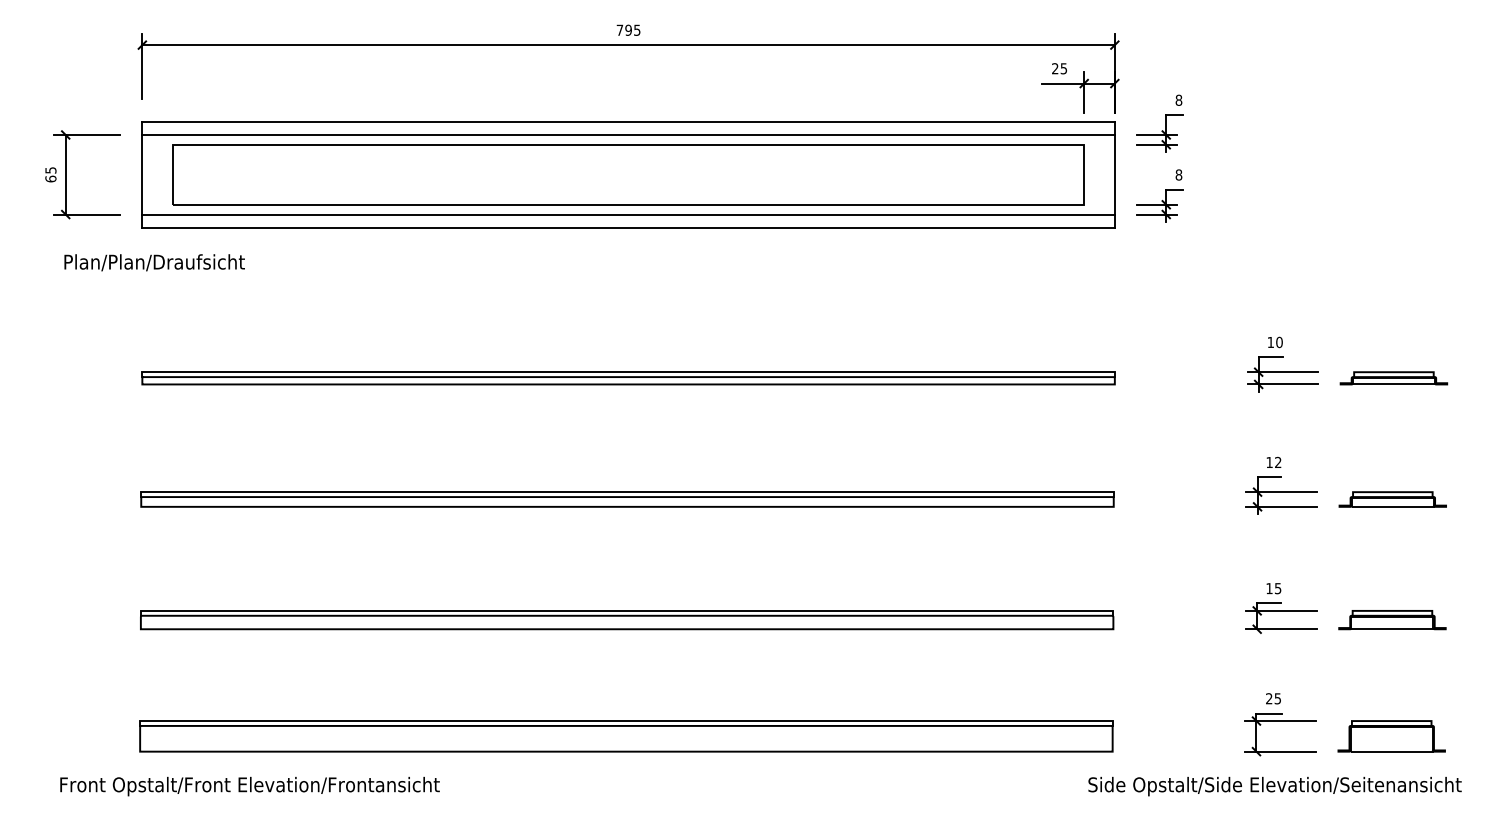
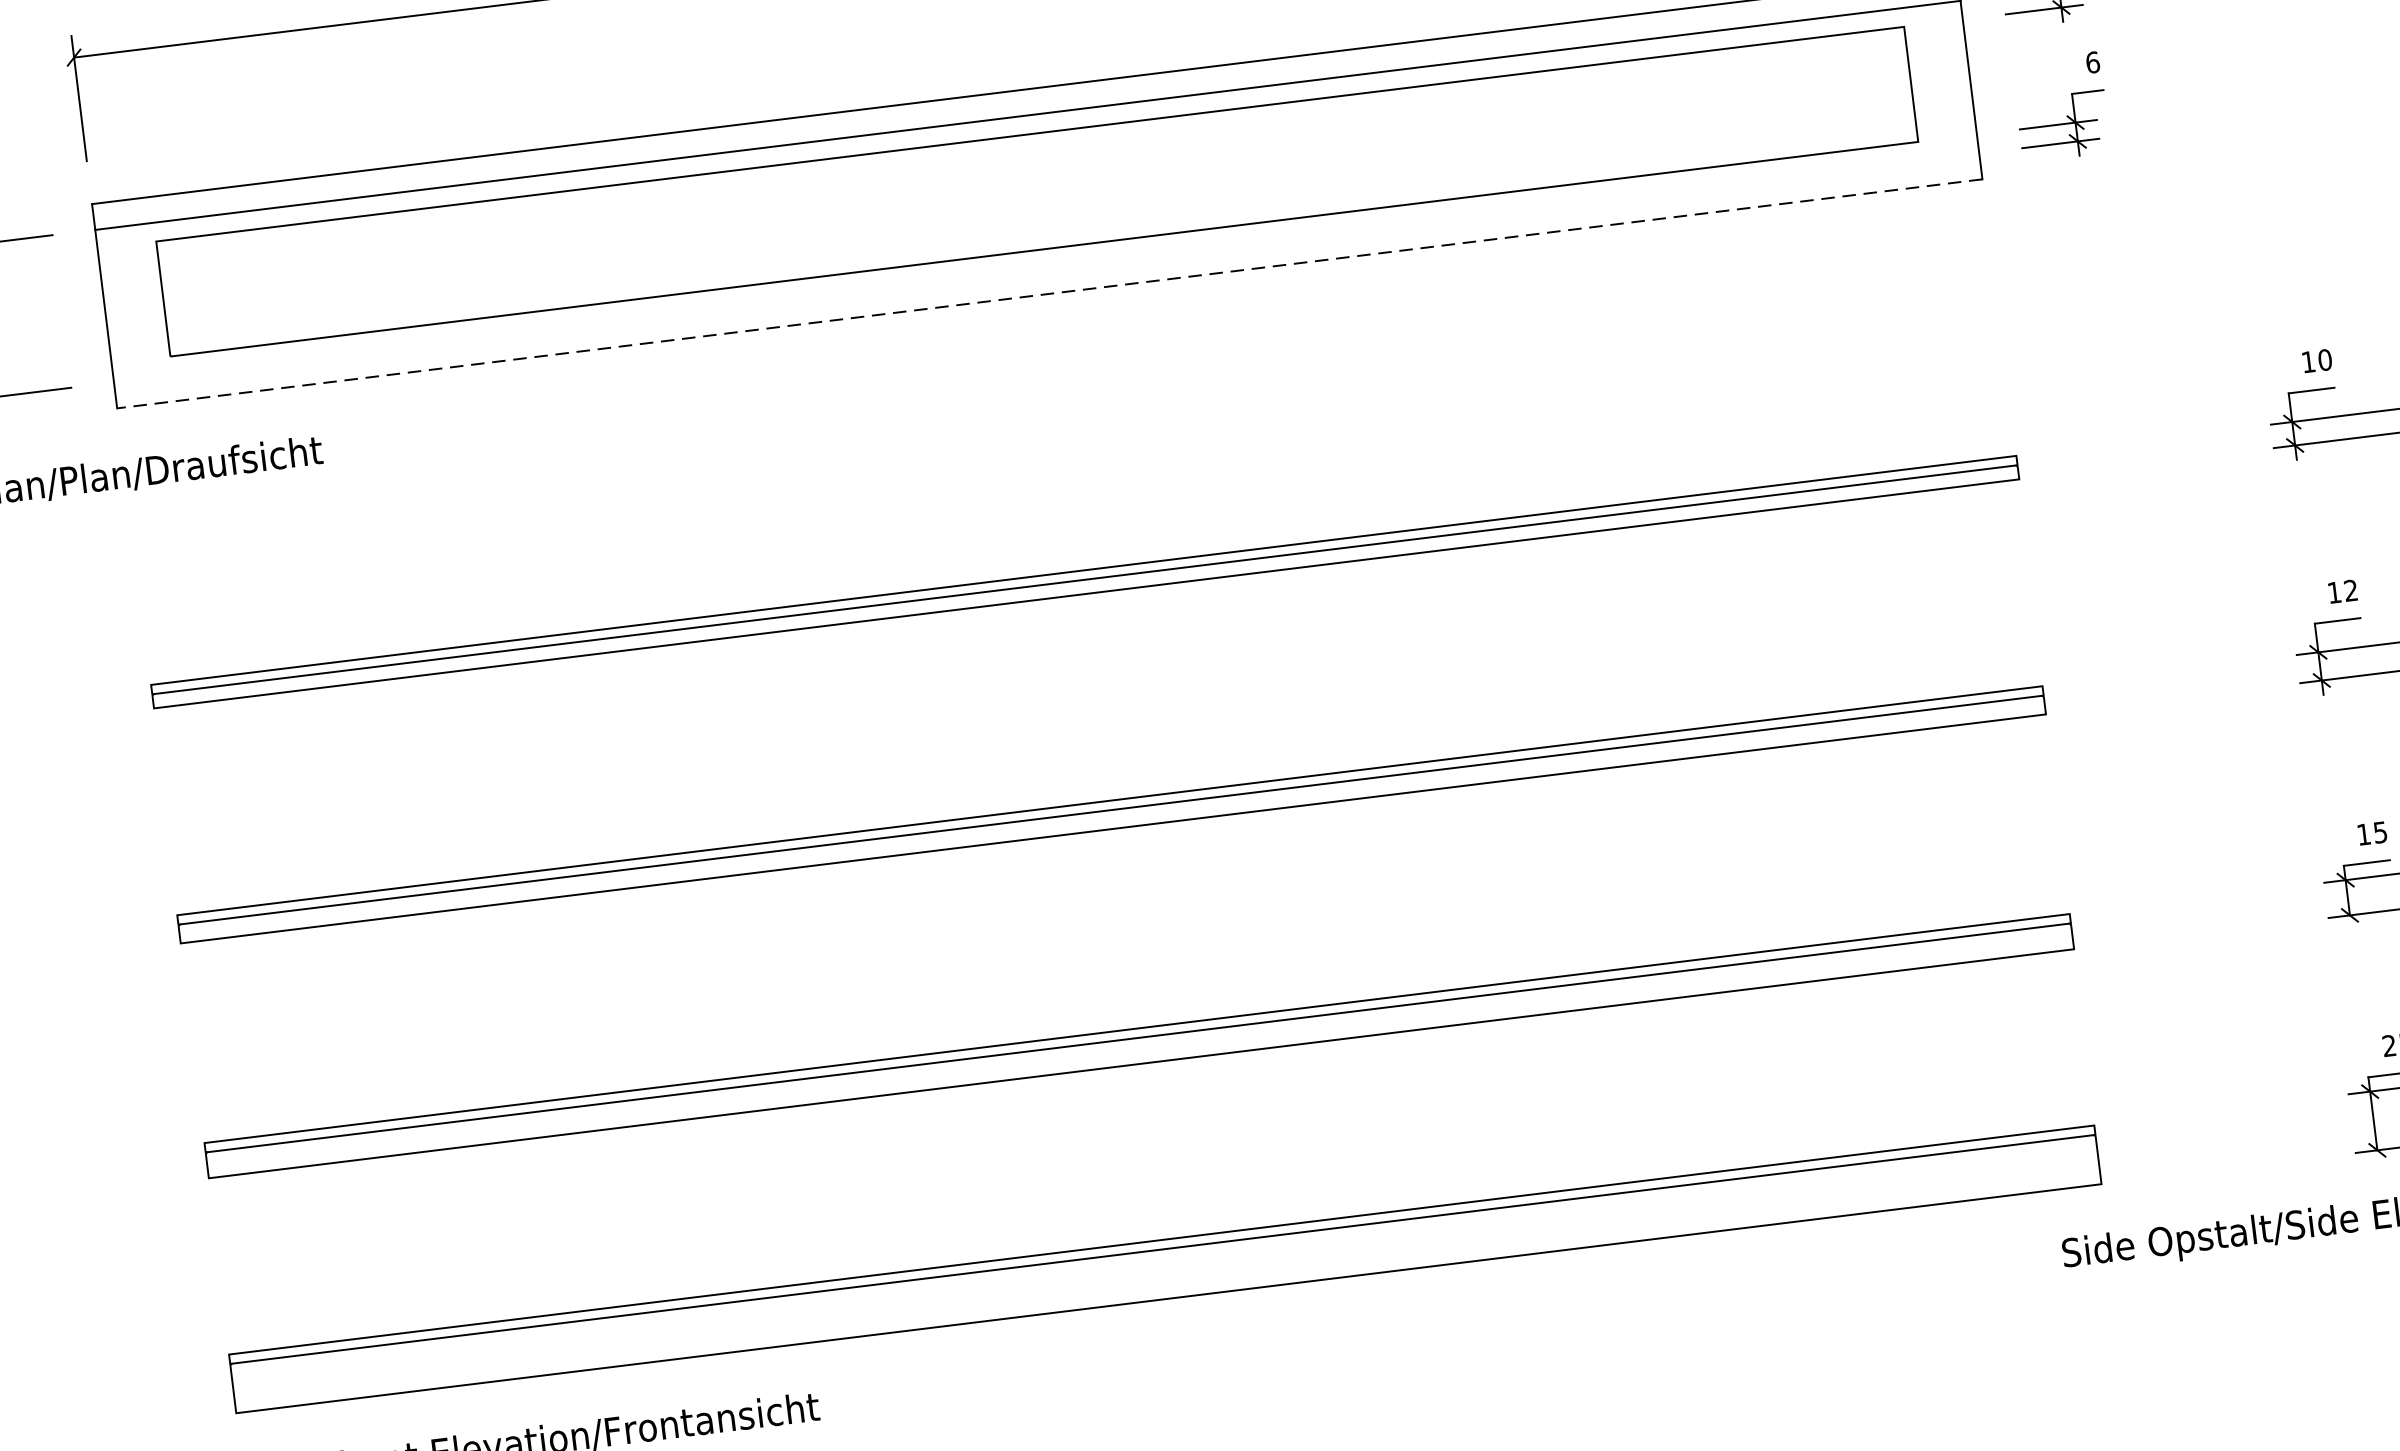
text: (1178, 174) -> (2091, 61), 8 -> 6
line: (628, 214) -> (1046, 267), removed
line: (628, 228) -> (1049, 294), solid -> dashed

